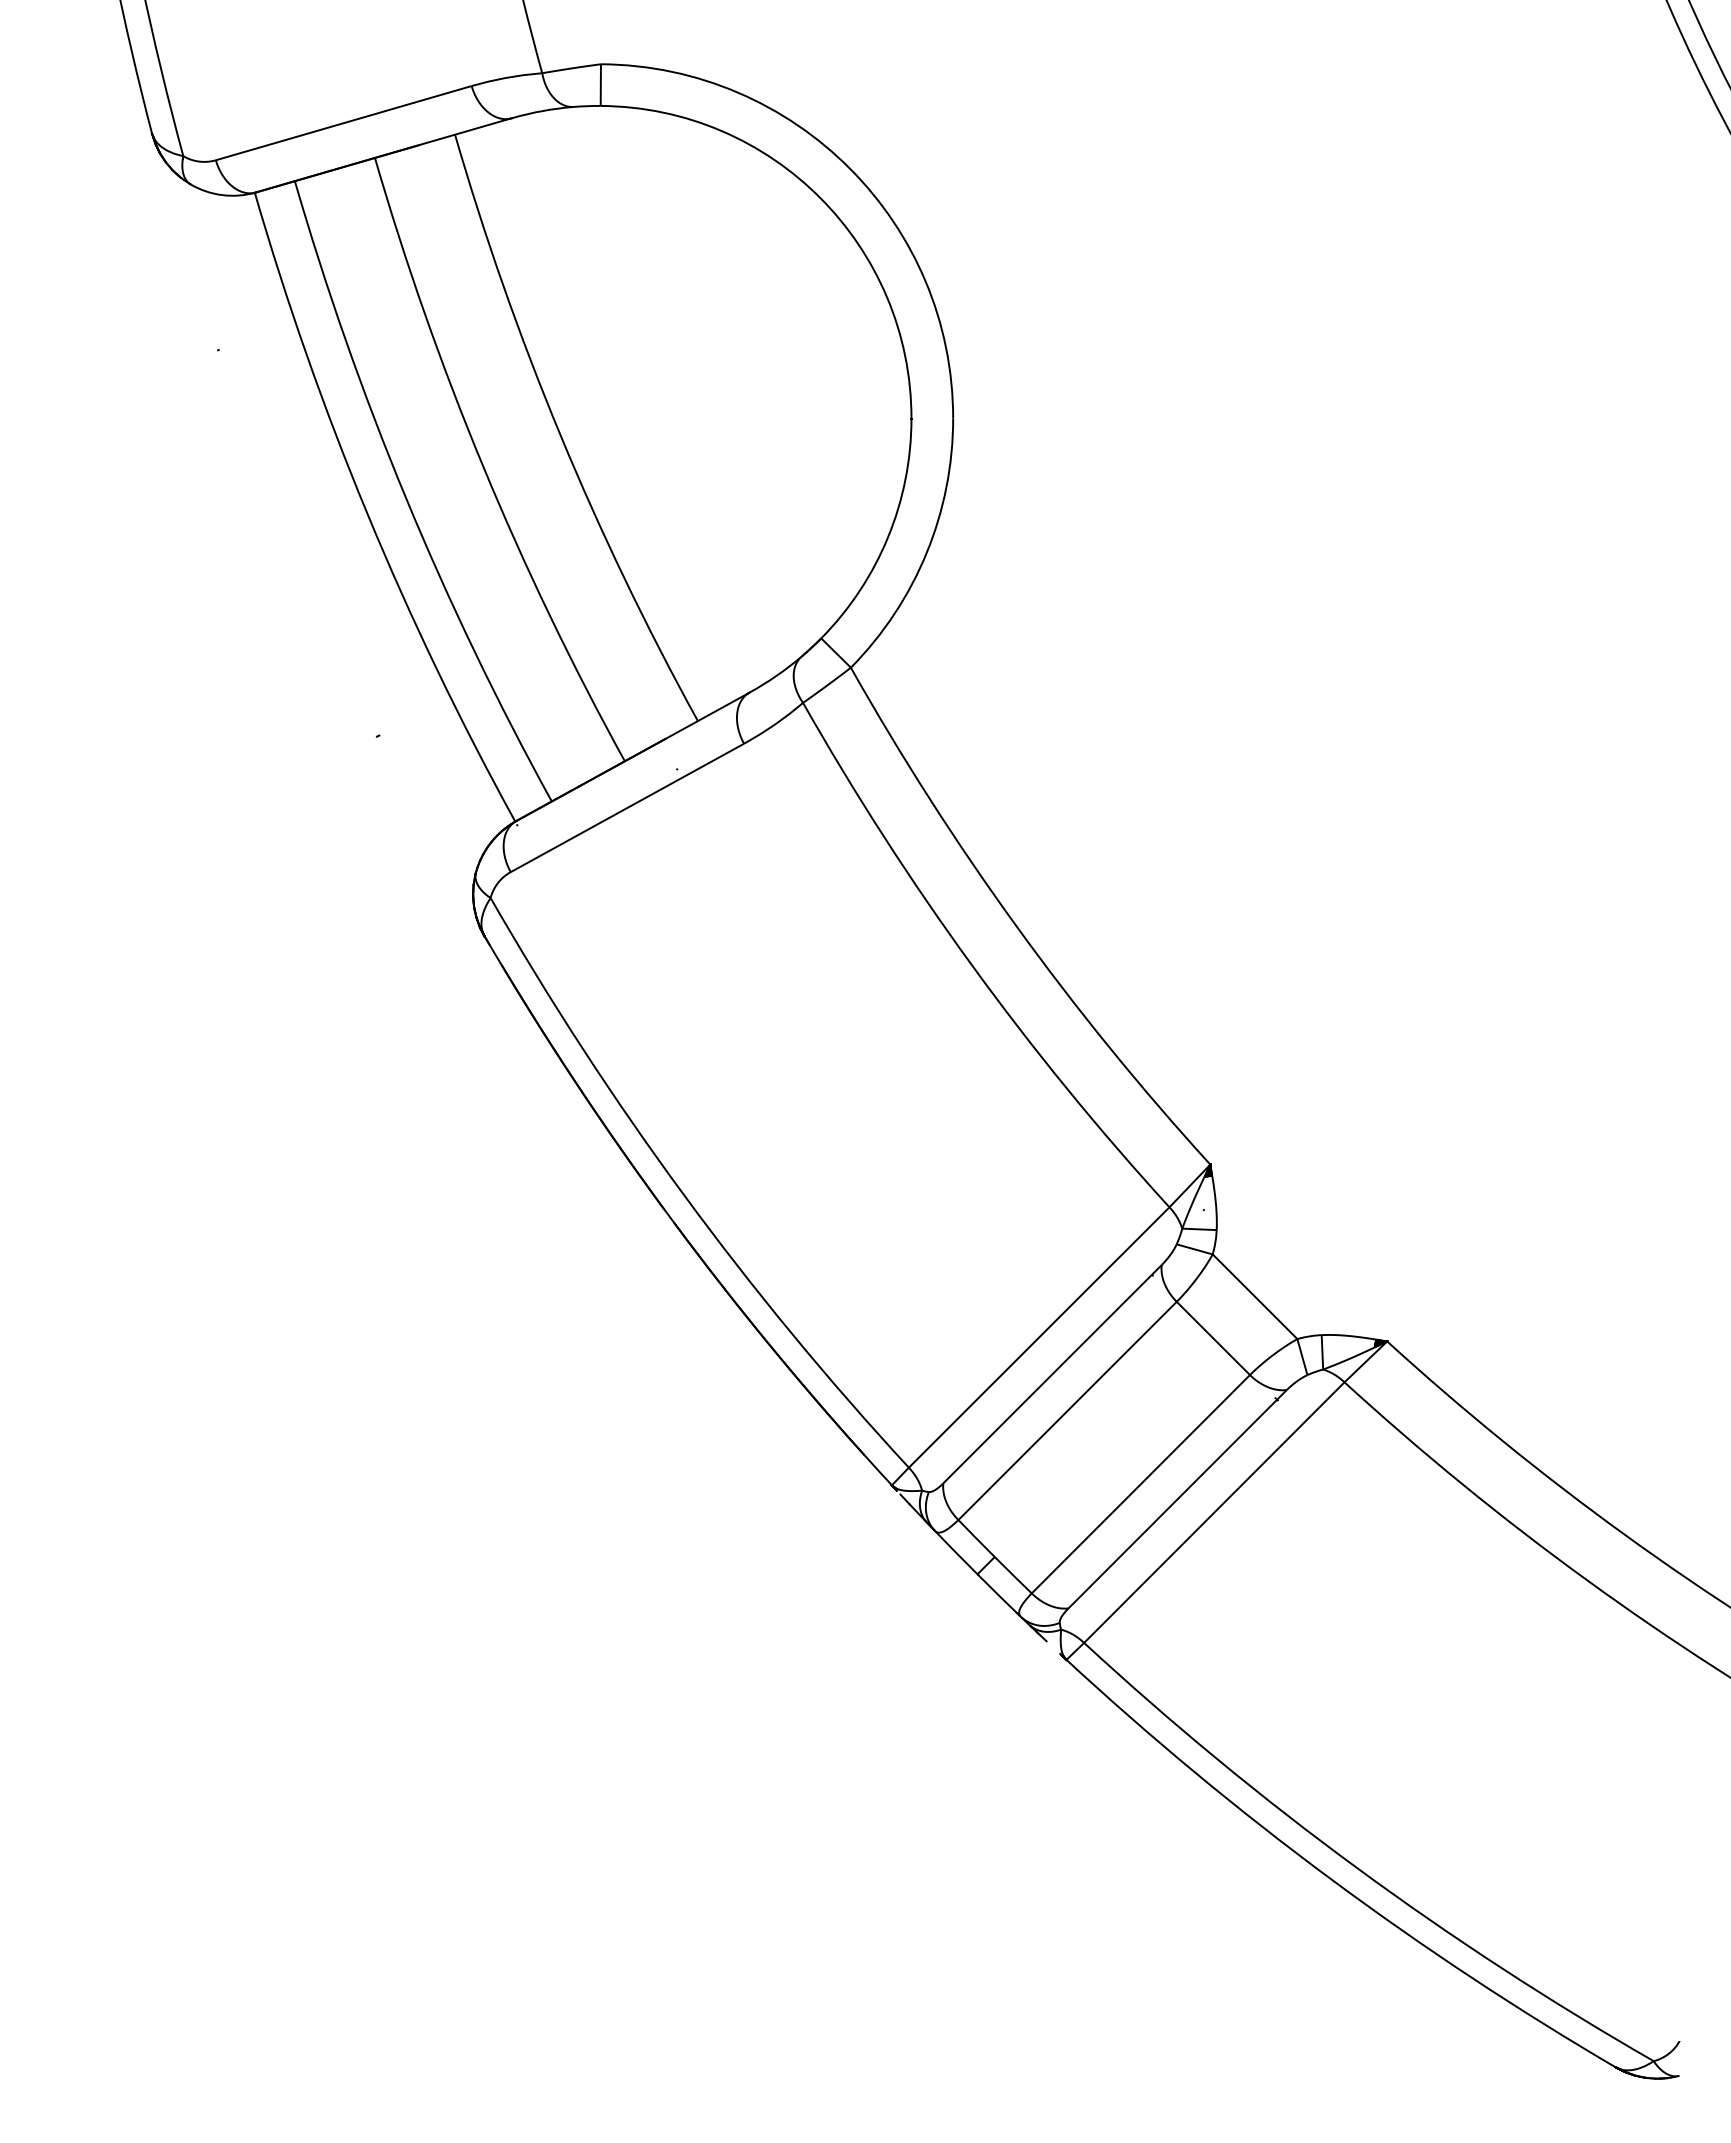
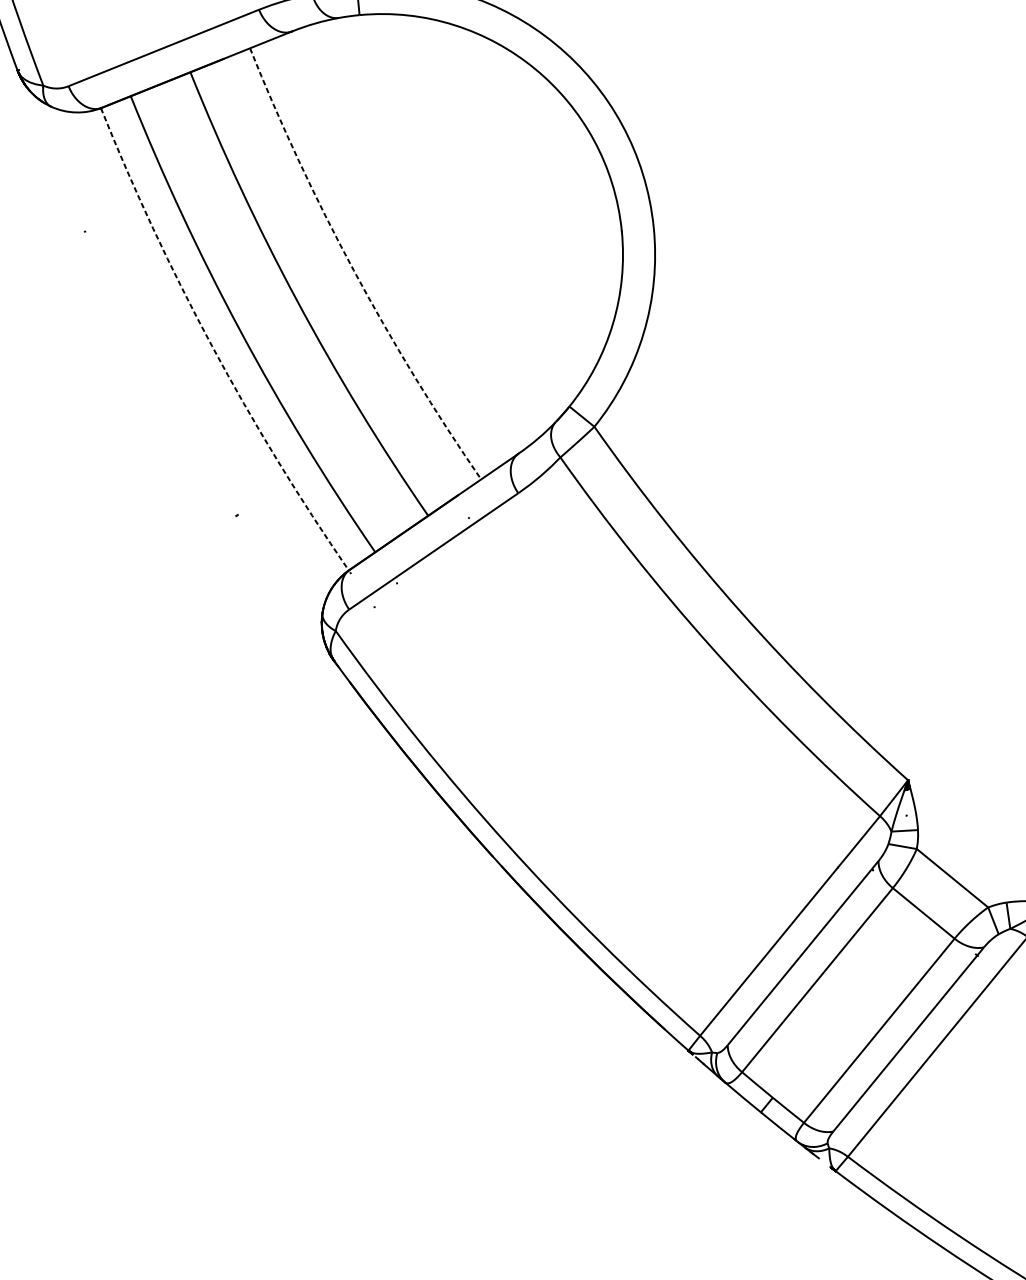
arc: (560, 434) -> (353, 270), solid -> dashed
arc: (367, 514) -> (211, 346), solid -> dashed

